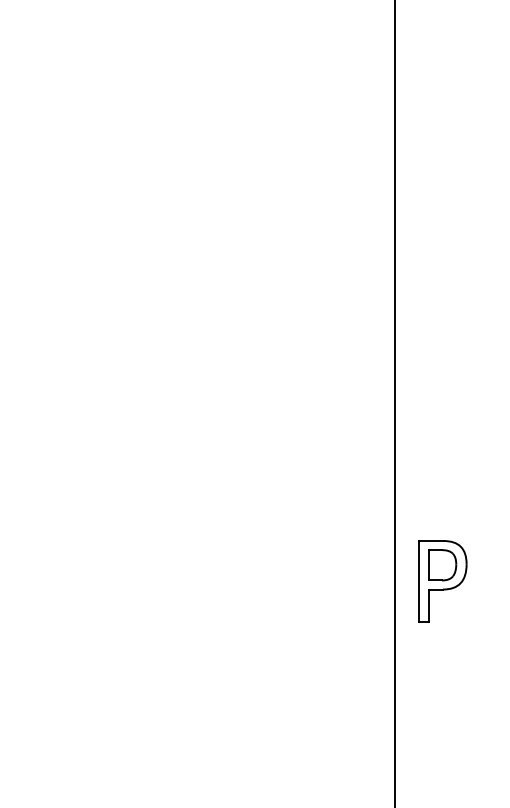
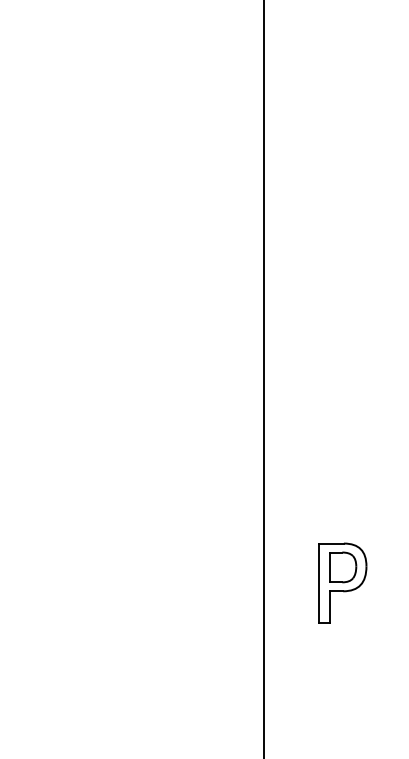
part: (442, 581) -> (342, 583), moved

